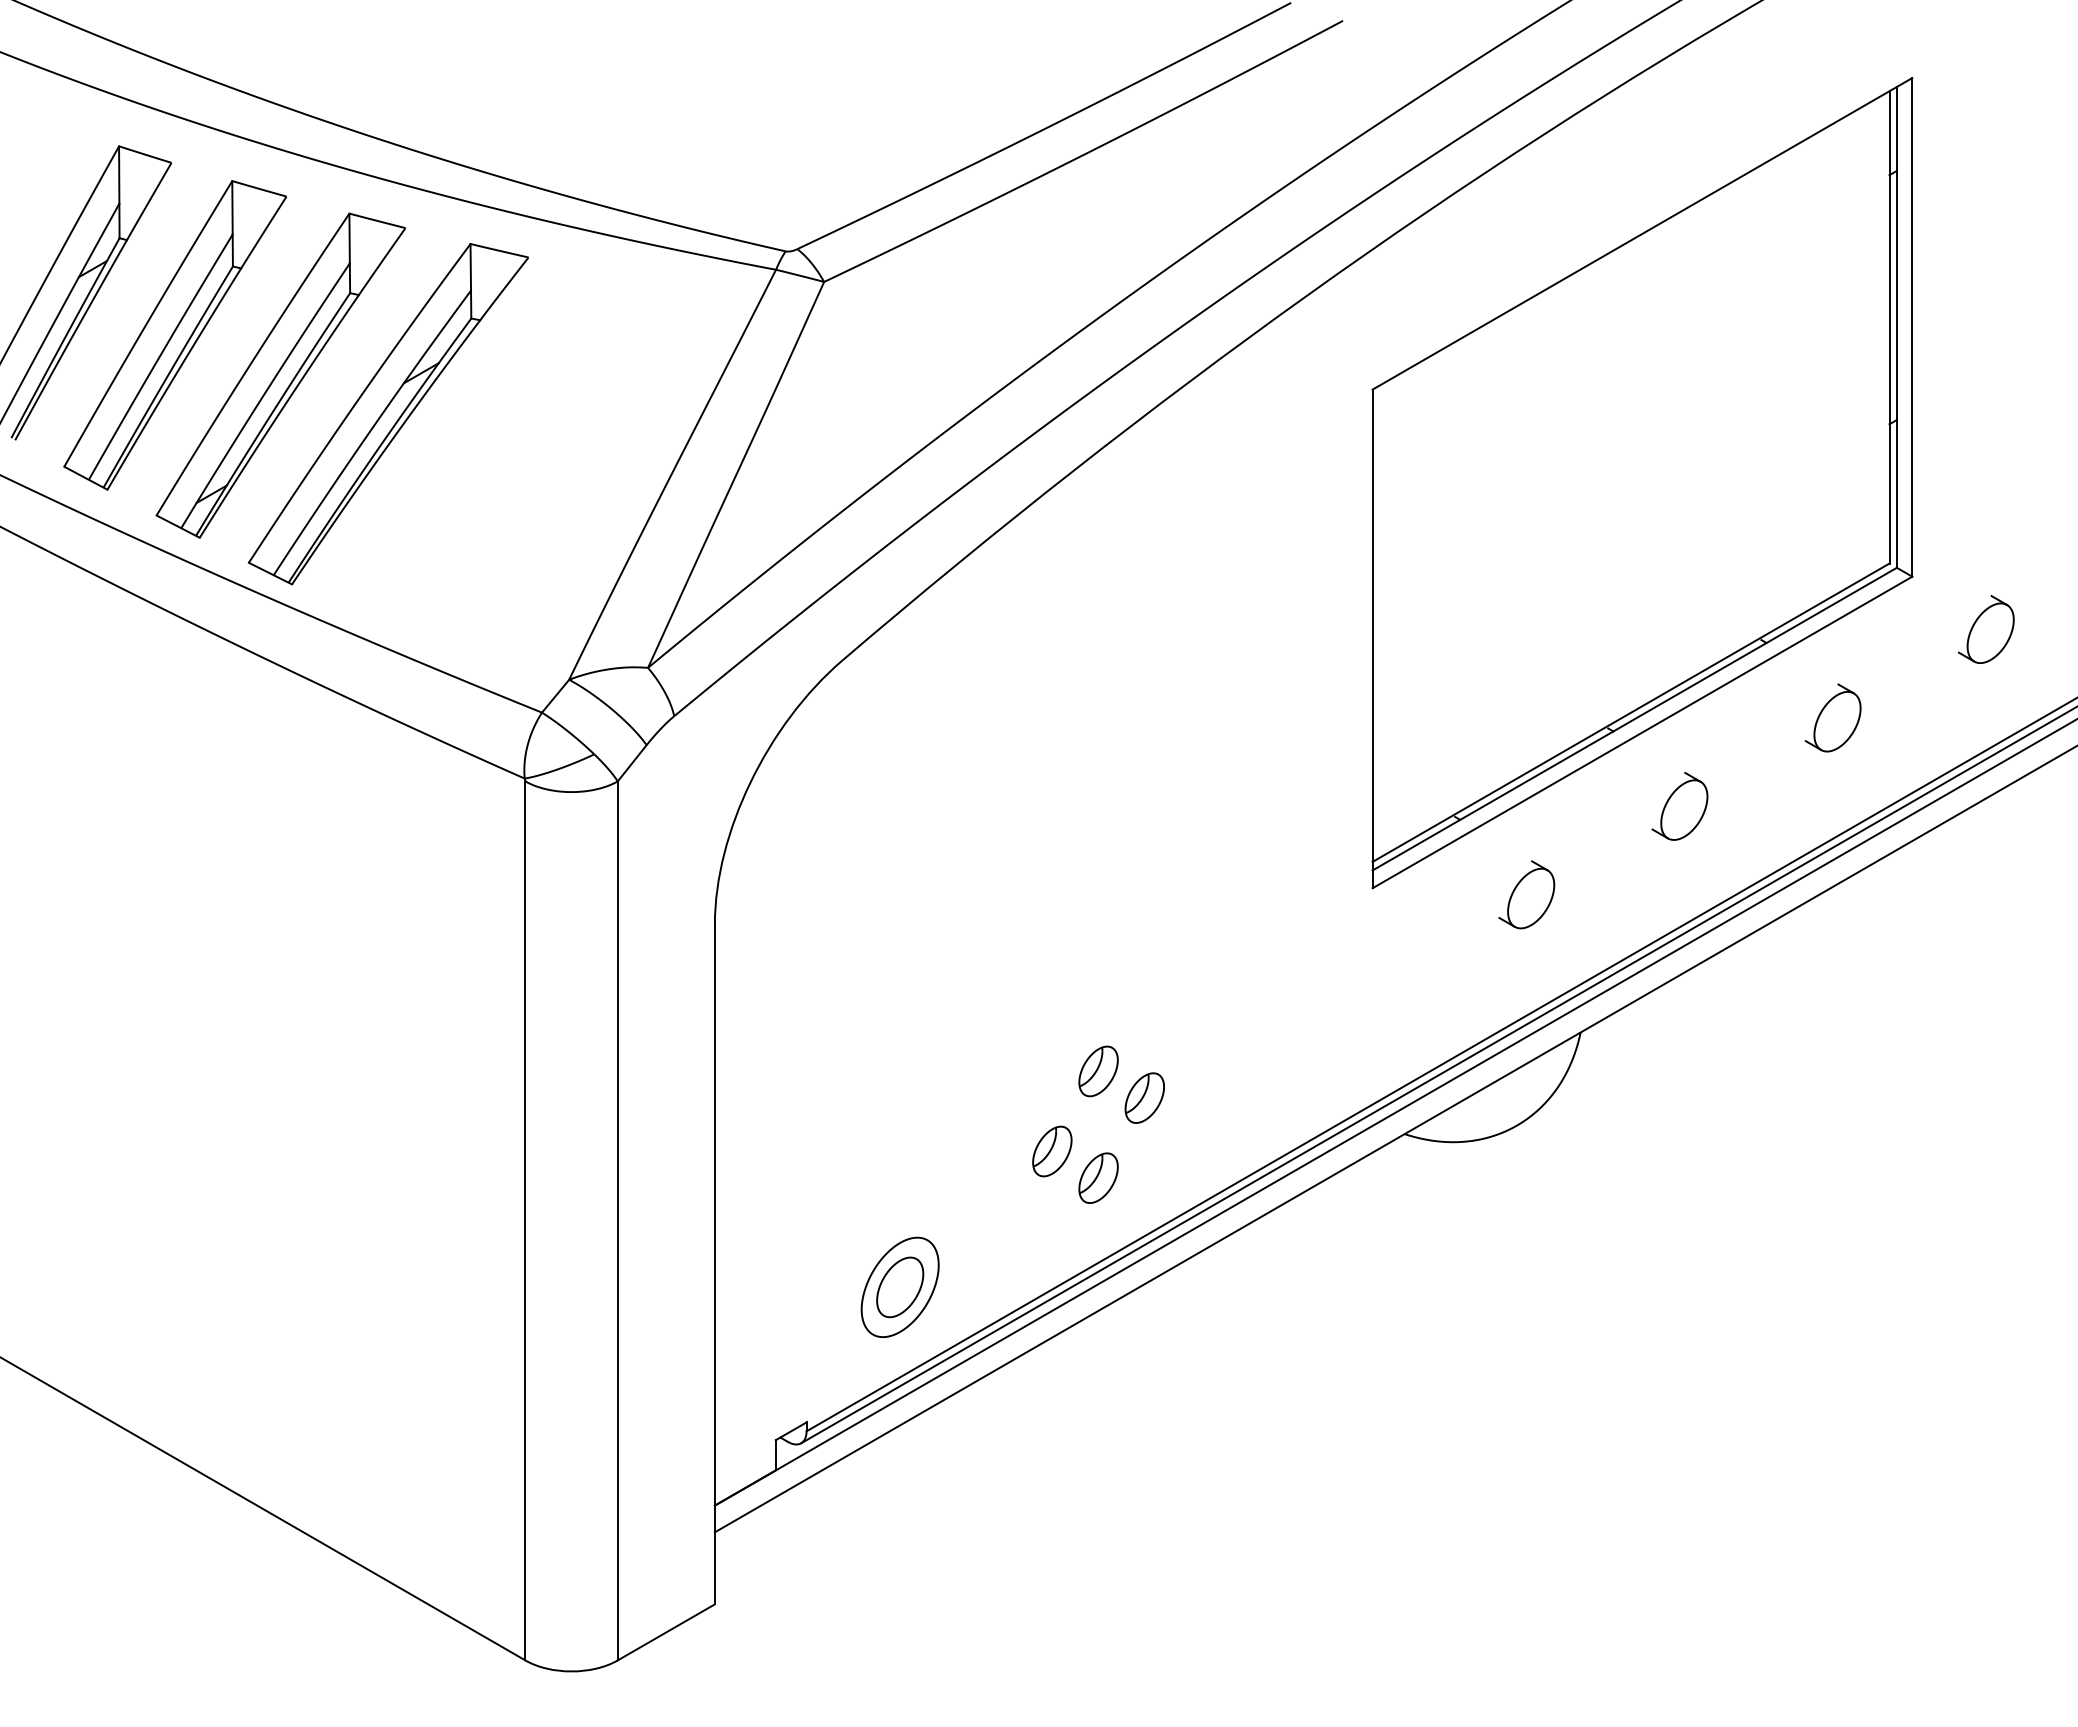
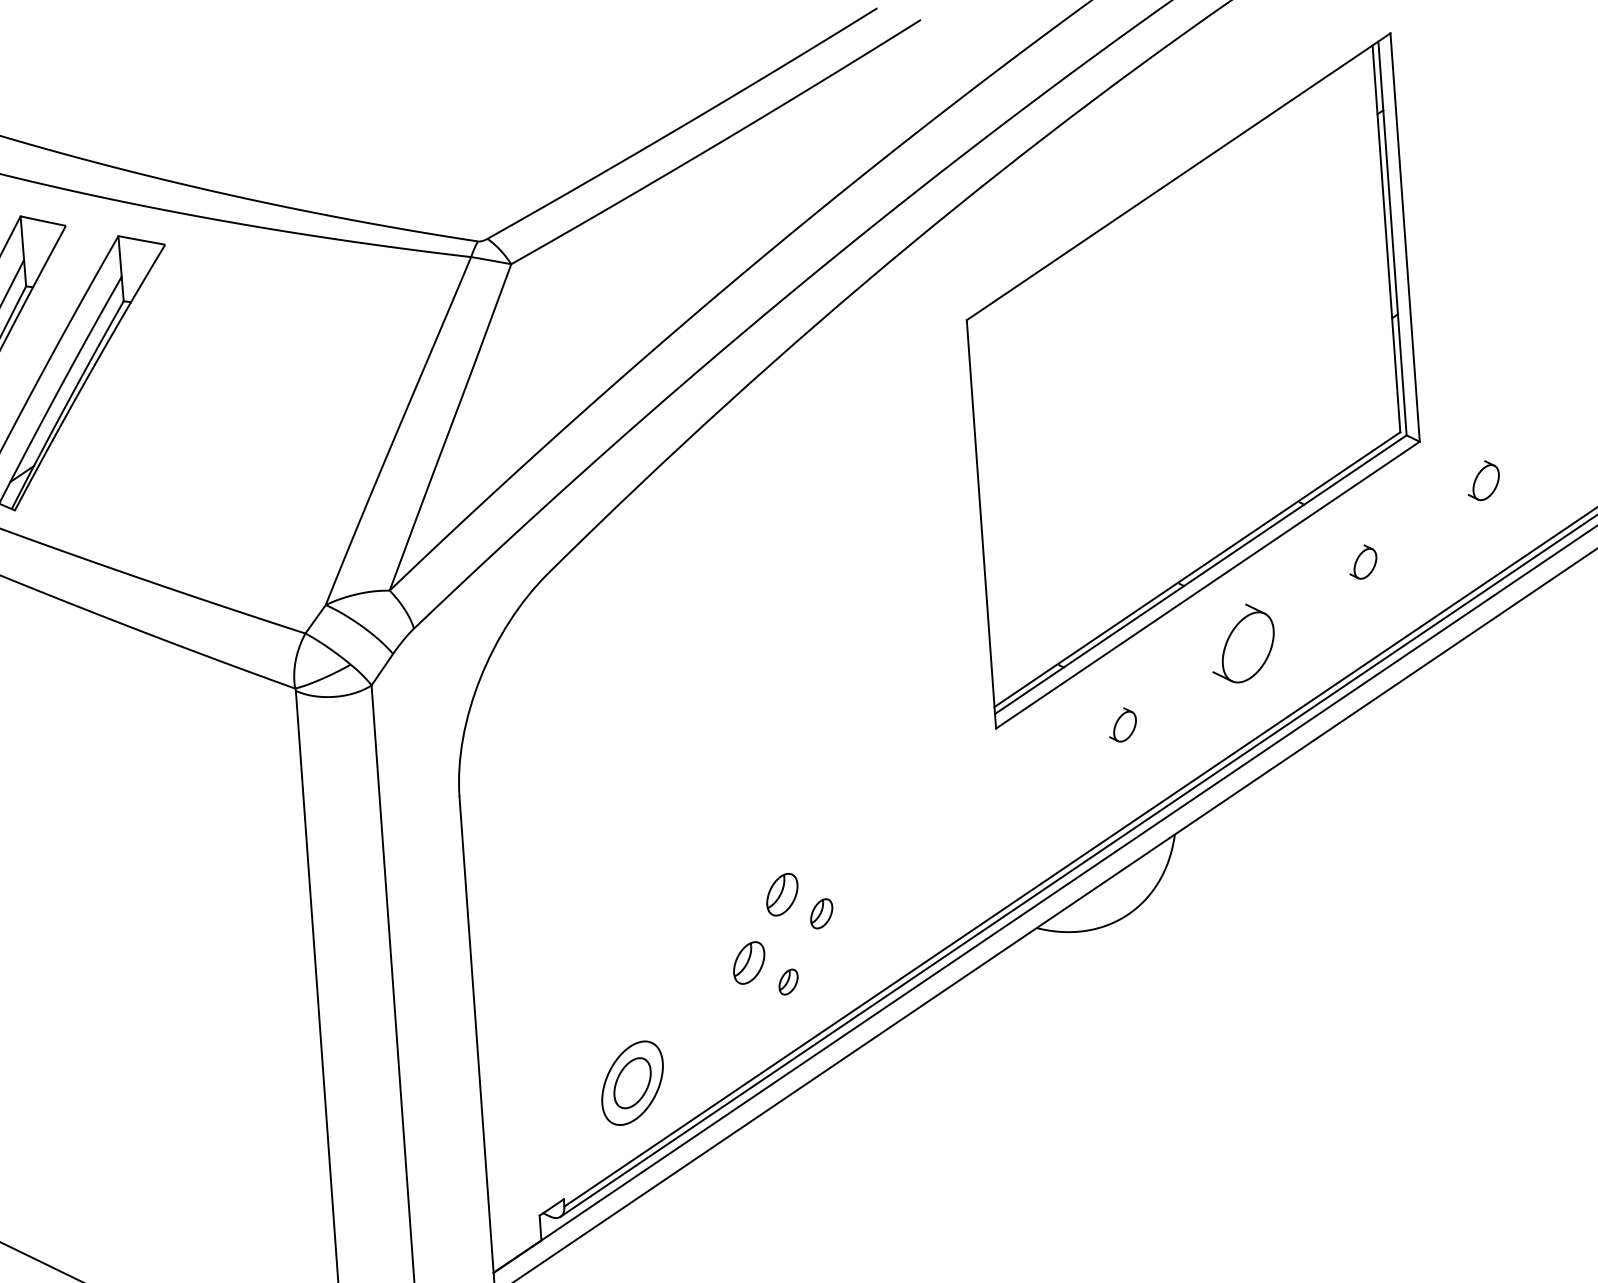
part: (388, 414) -> (162, 398), removed
part: (1986, 629) -> (1483, 480), size x0.7
part: (1832, 717) -> (1362, 561), size x0.6
part: (1679, 806) -> (1242, 643), size x1.4
part: (1526, 894) -> (1122, 724), size x0.6
part: (1144, 1097) -> (821, 913), size x0.7
part: (1098, 1177) -> (788, 981), size x0.6

